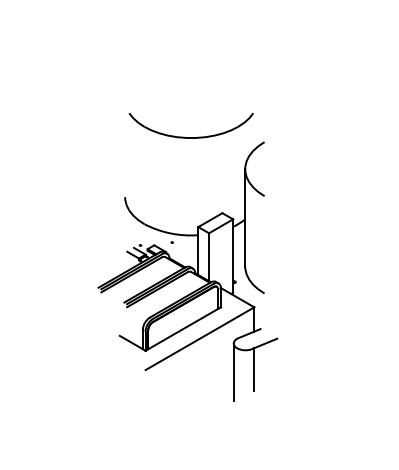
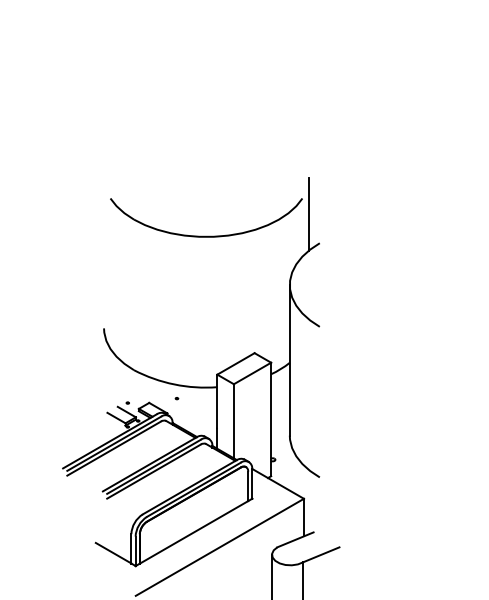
line: (257, 122) -> (308, 212), added

